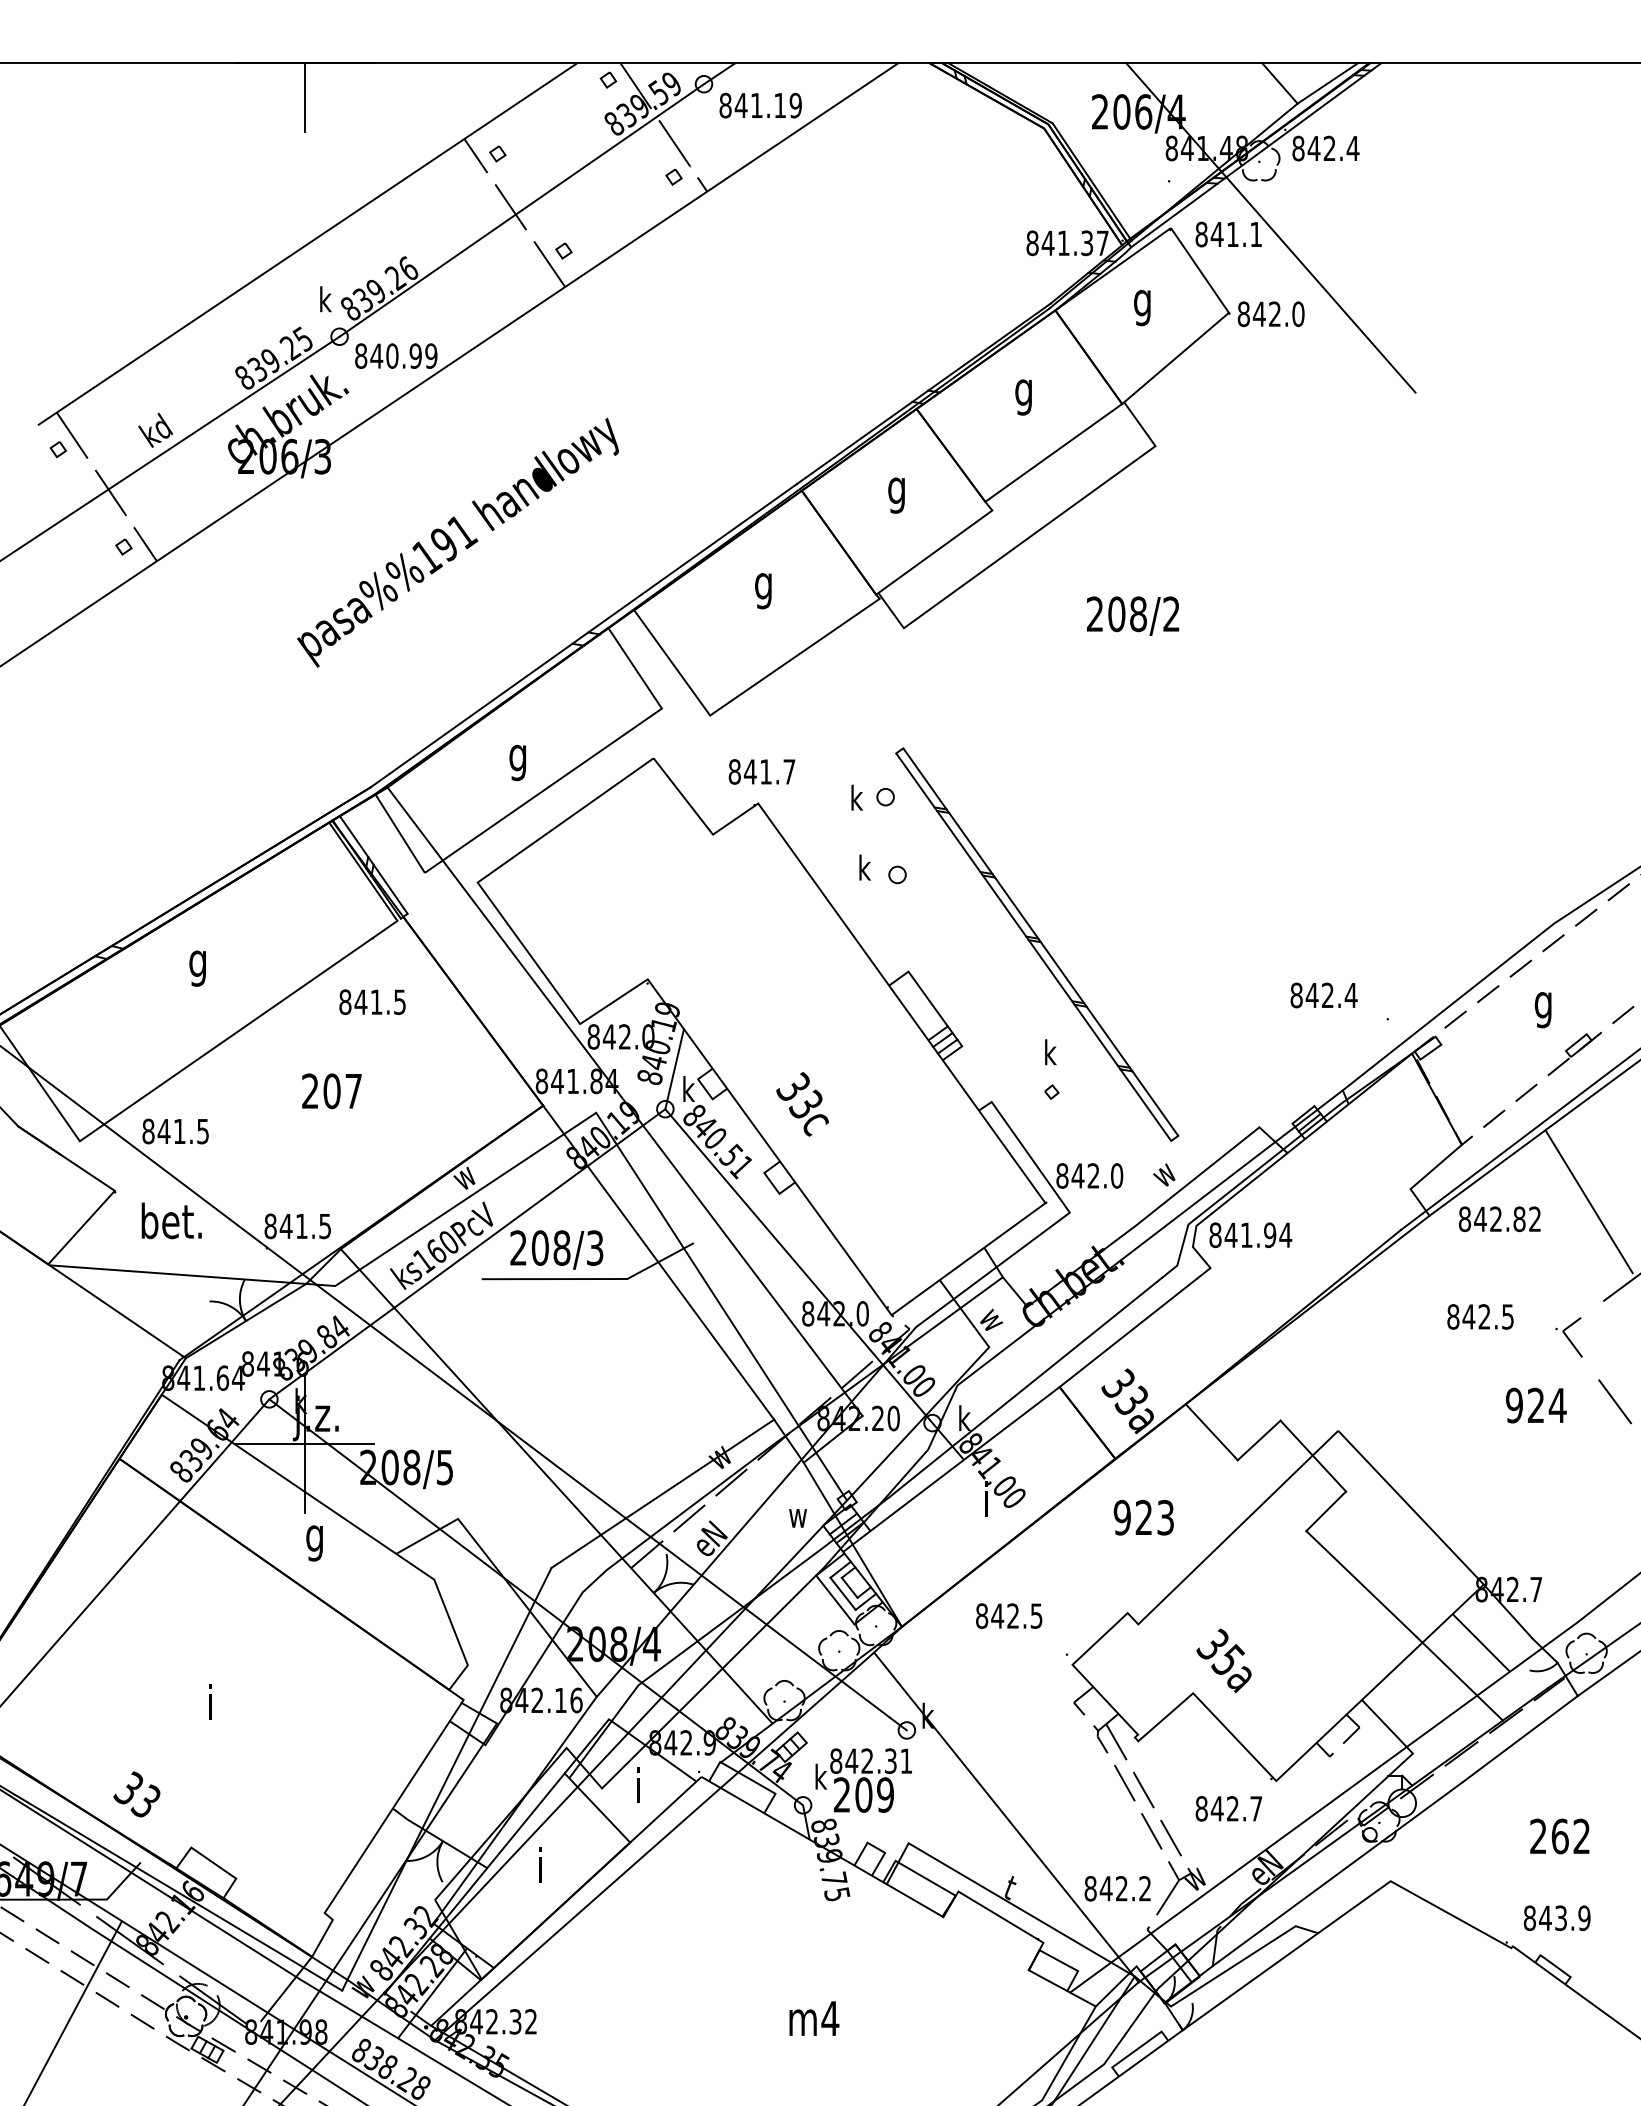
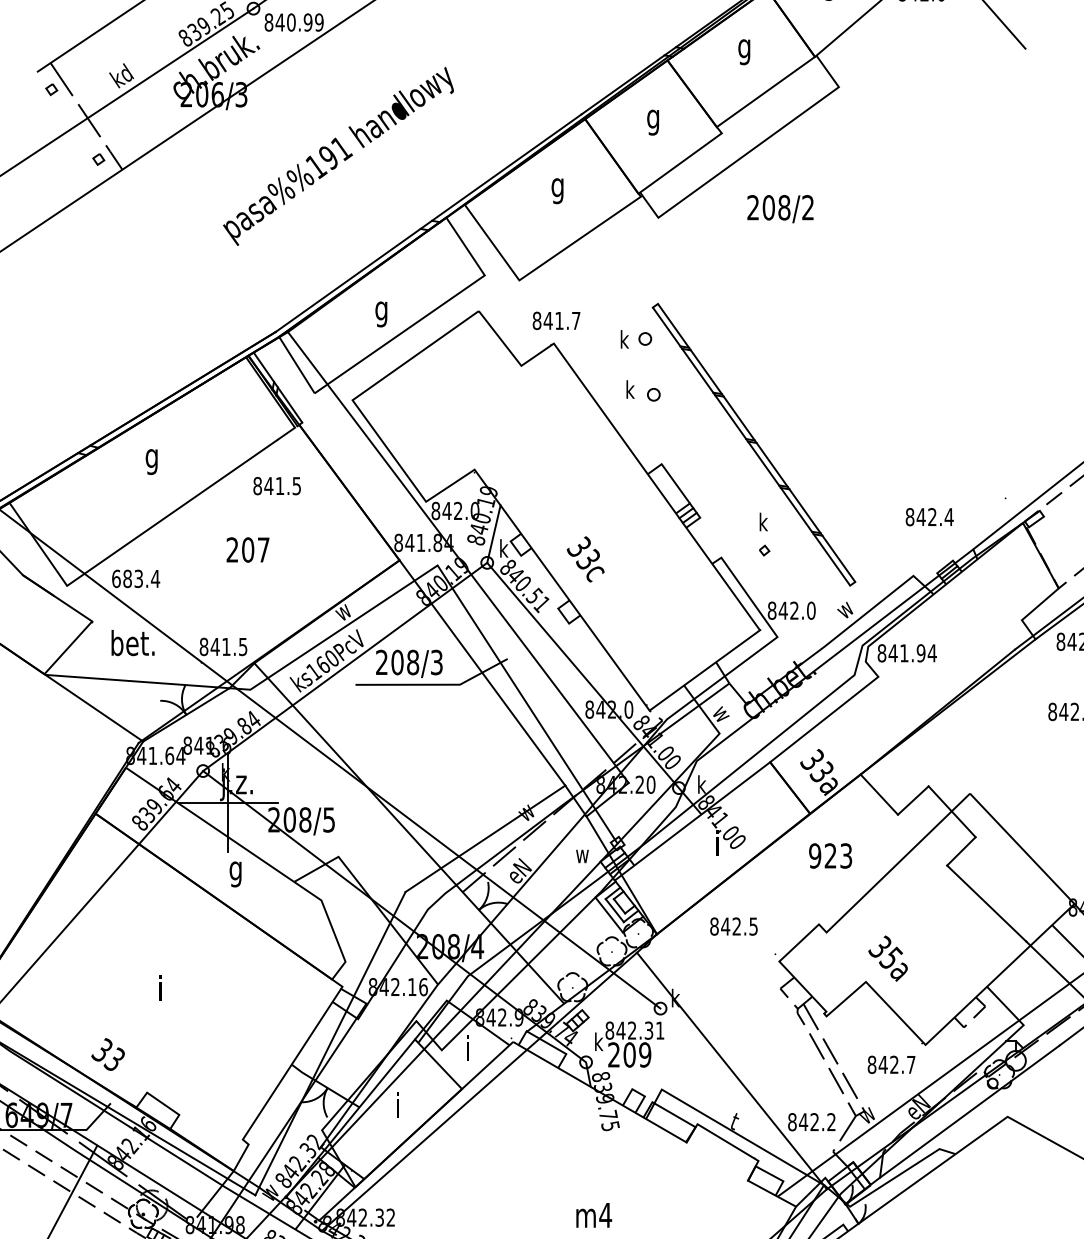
text: (1133, 615) -> (780, 208), moved
text: (1323, 995) -> (929, 517), moved
text: (175, 1131) -> (135, 578), 841.5 -> 683.4

